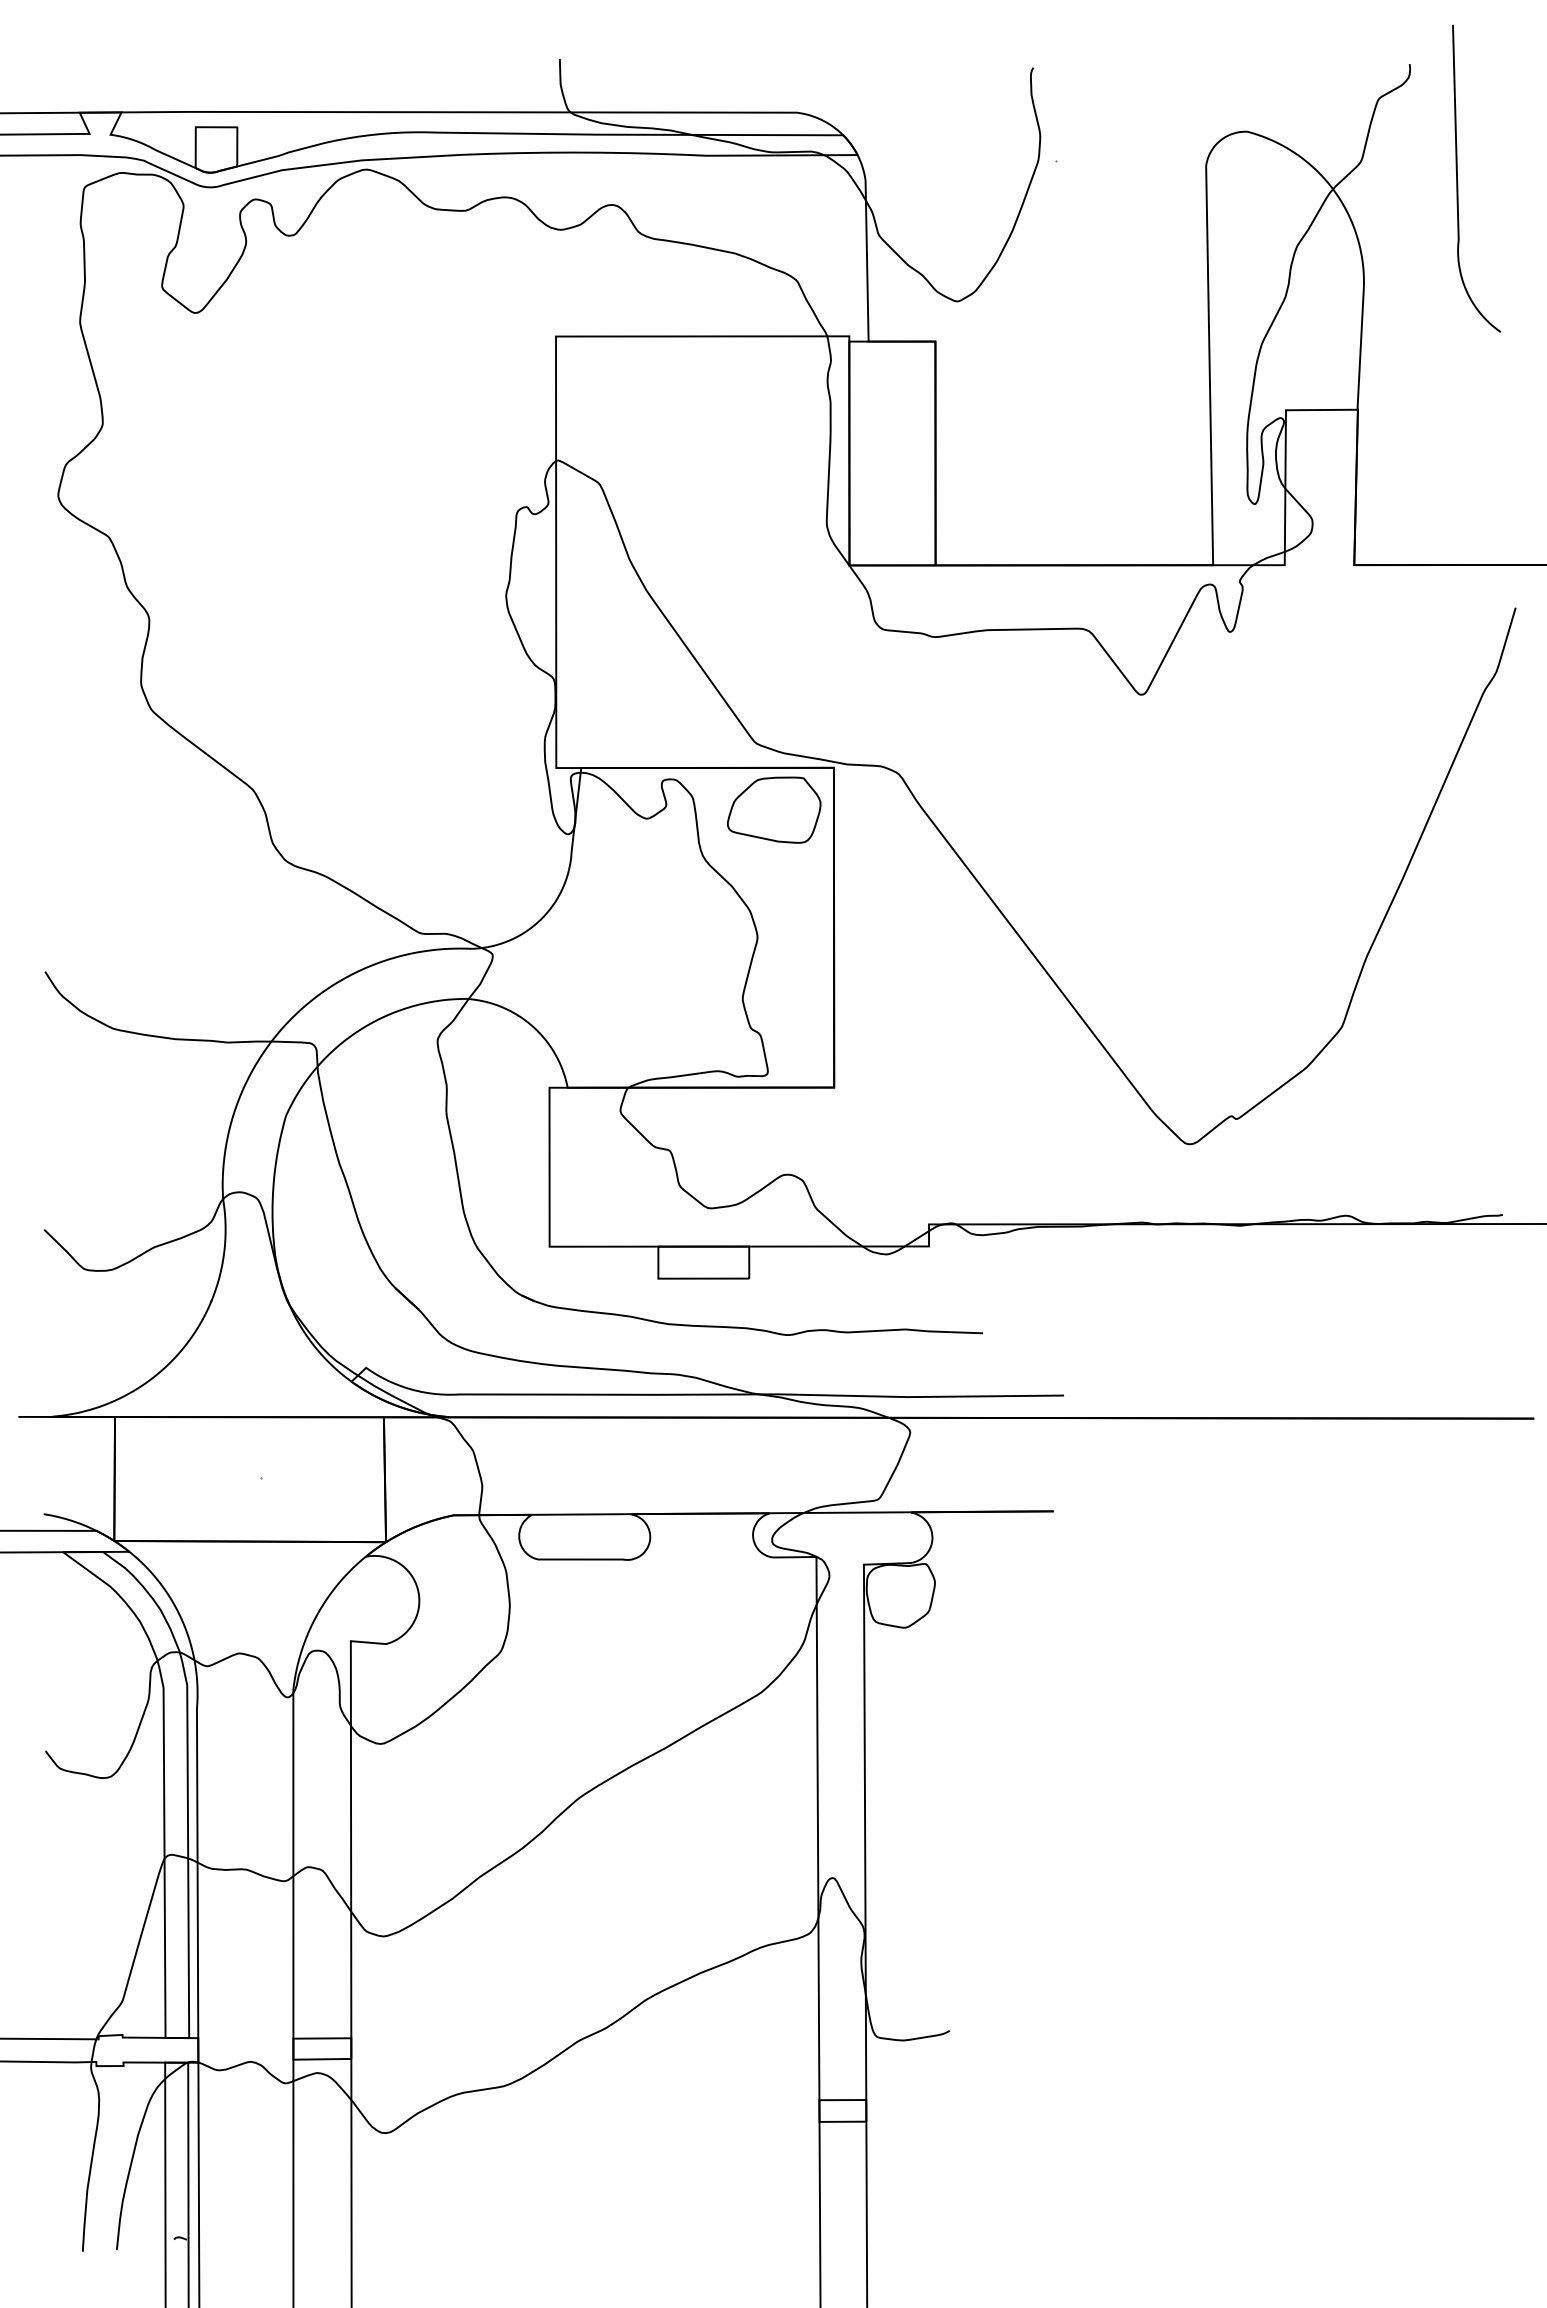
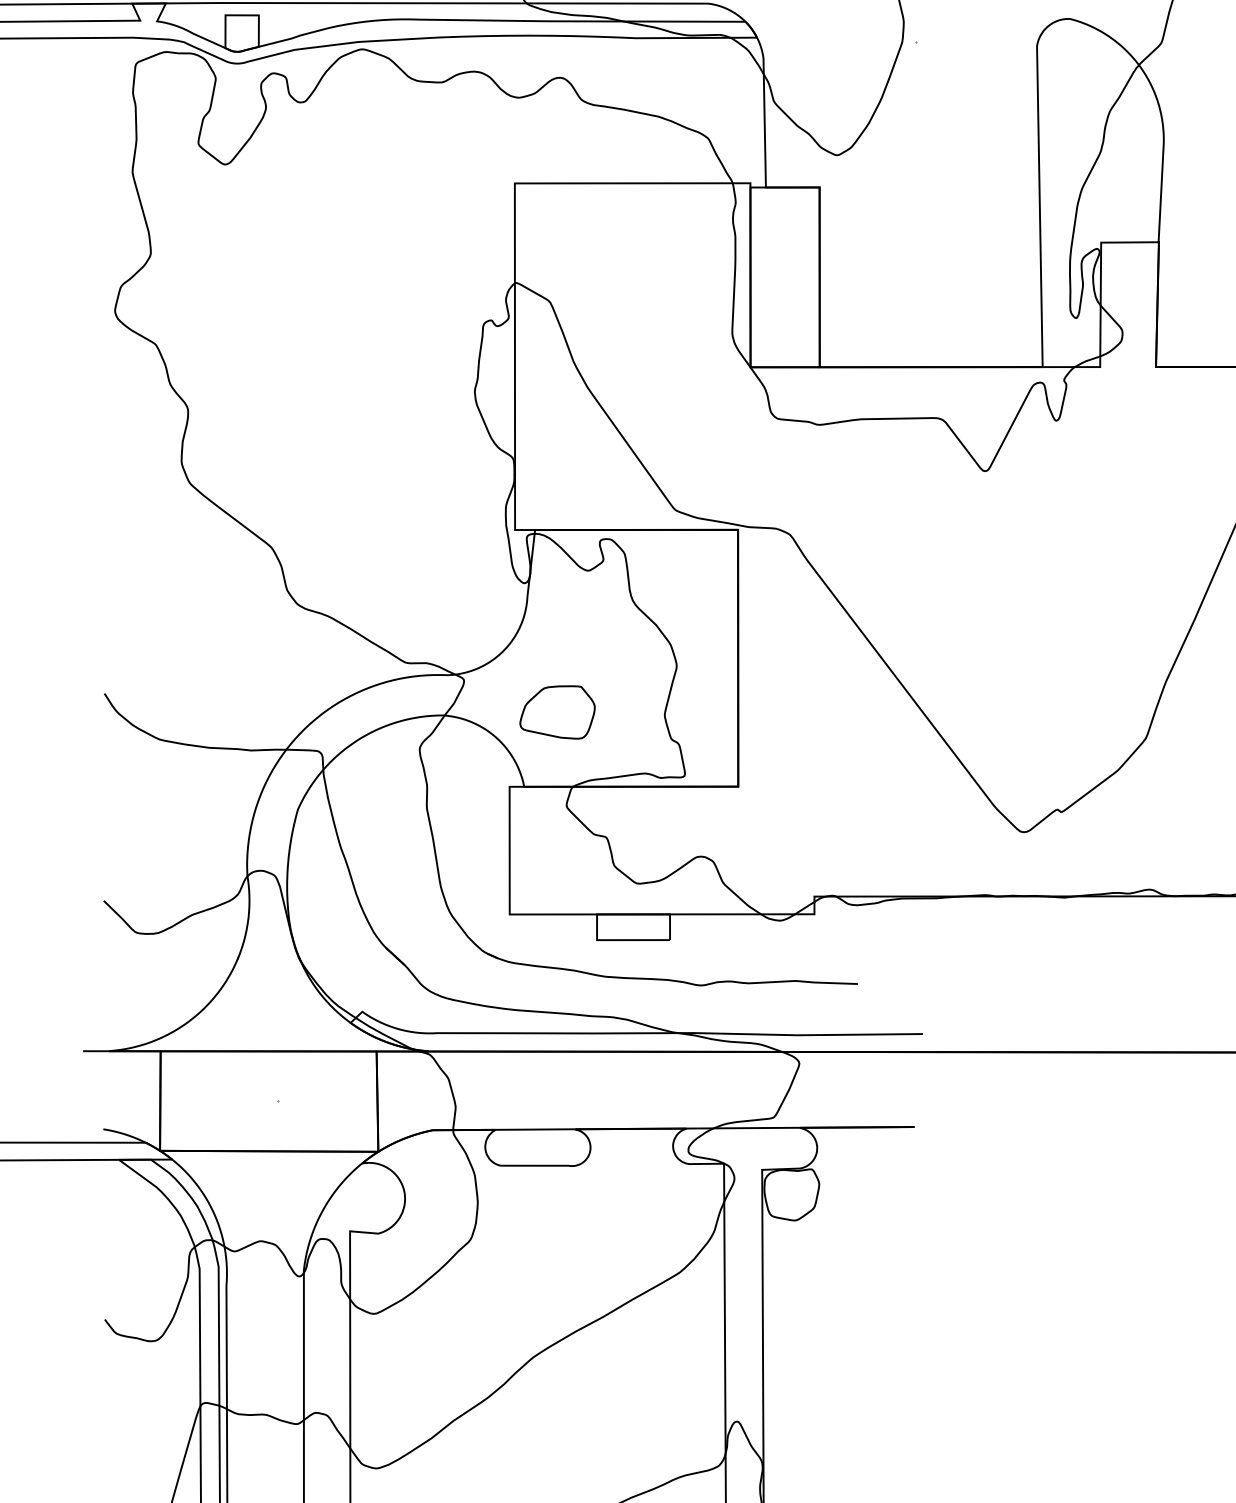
part: (774, 809) -> (557, 711), moved

